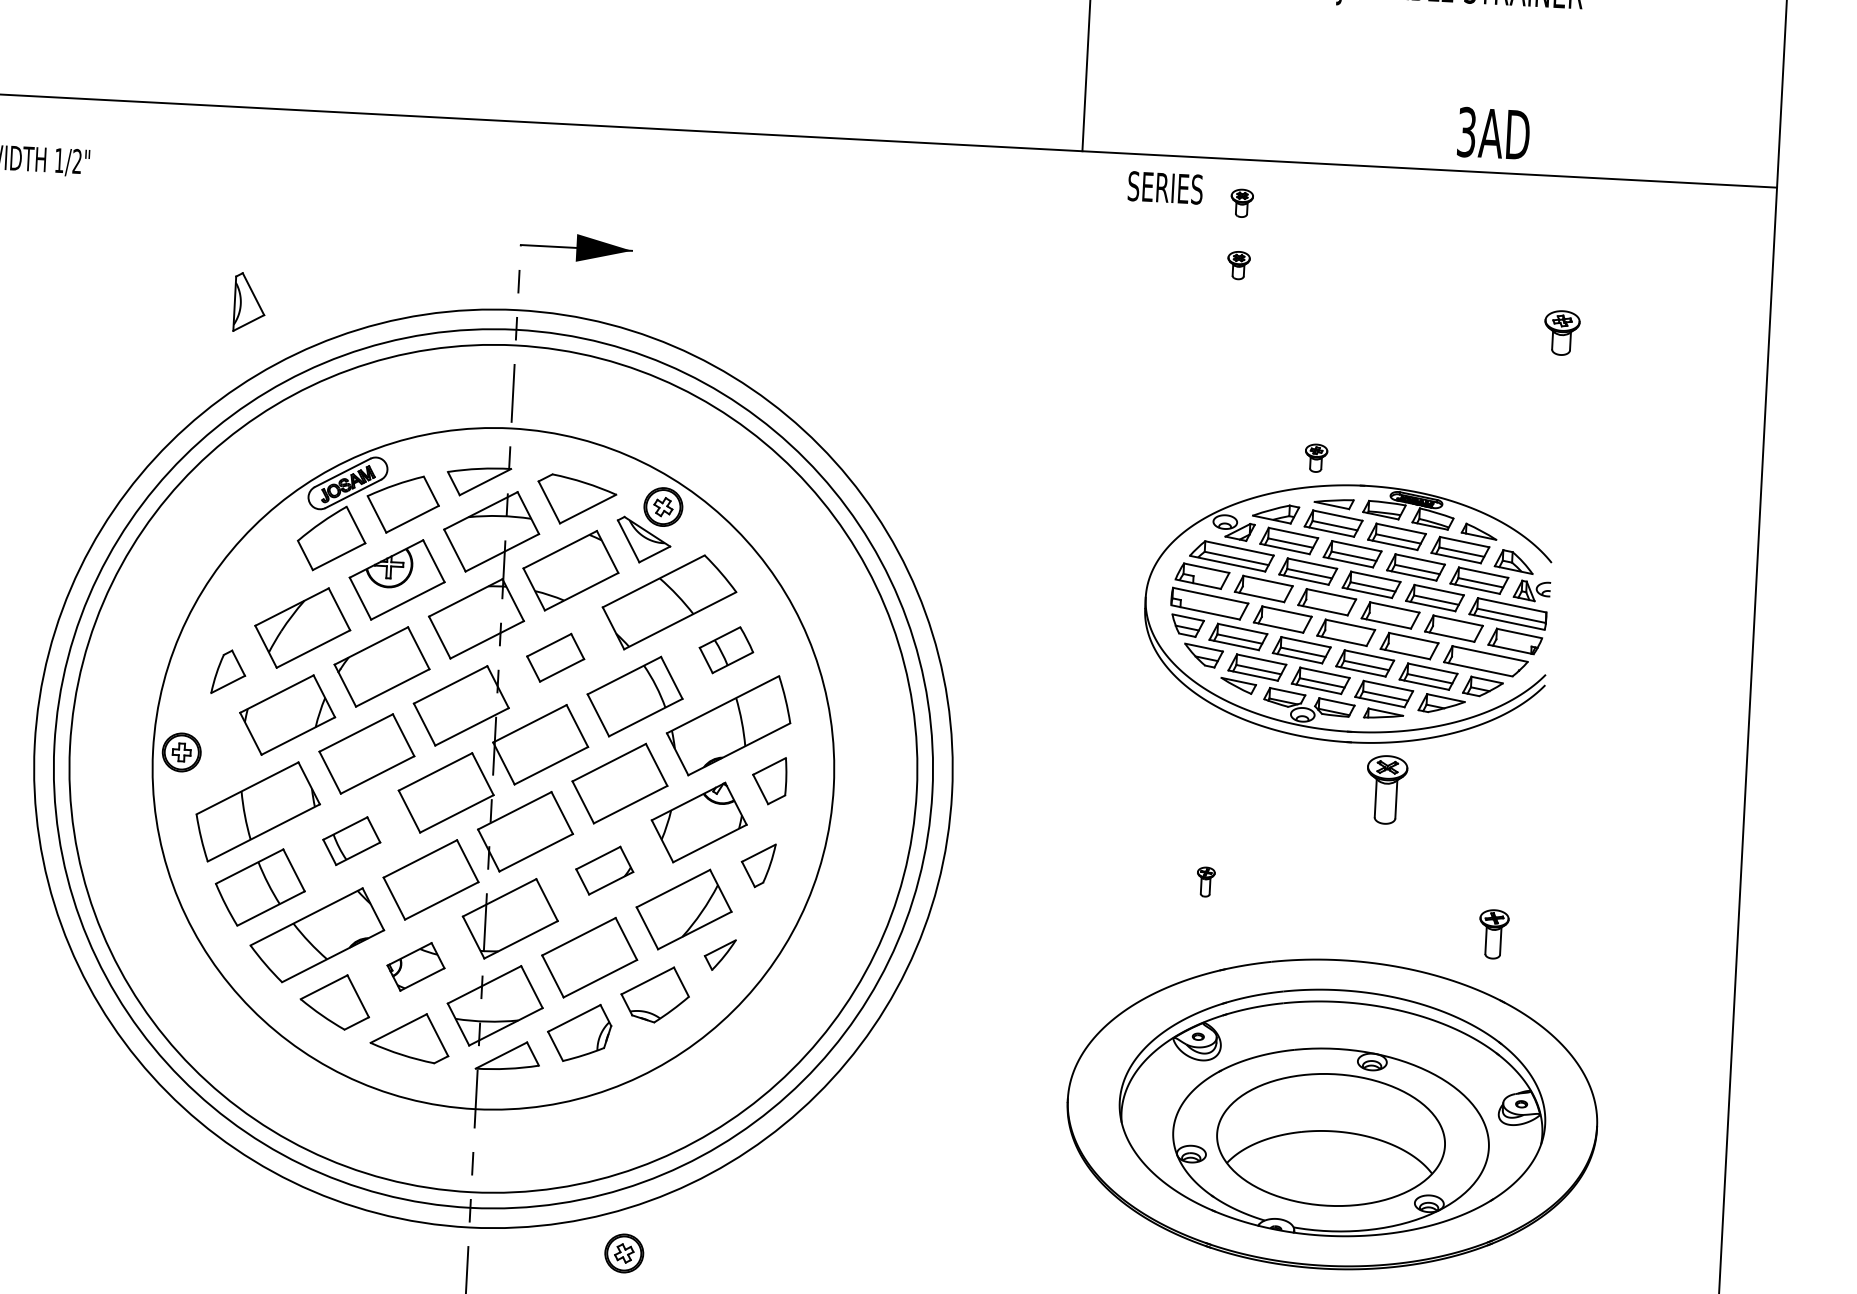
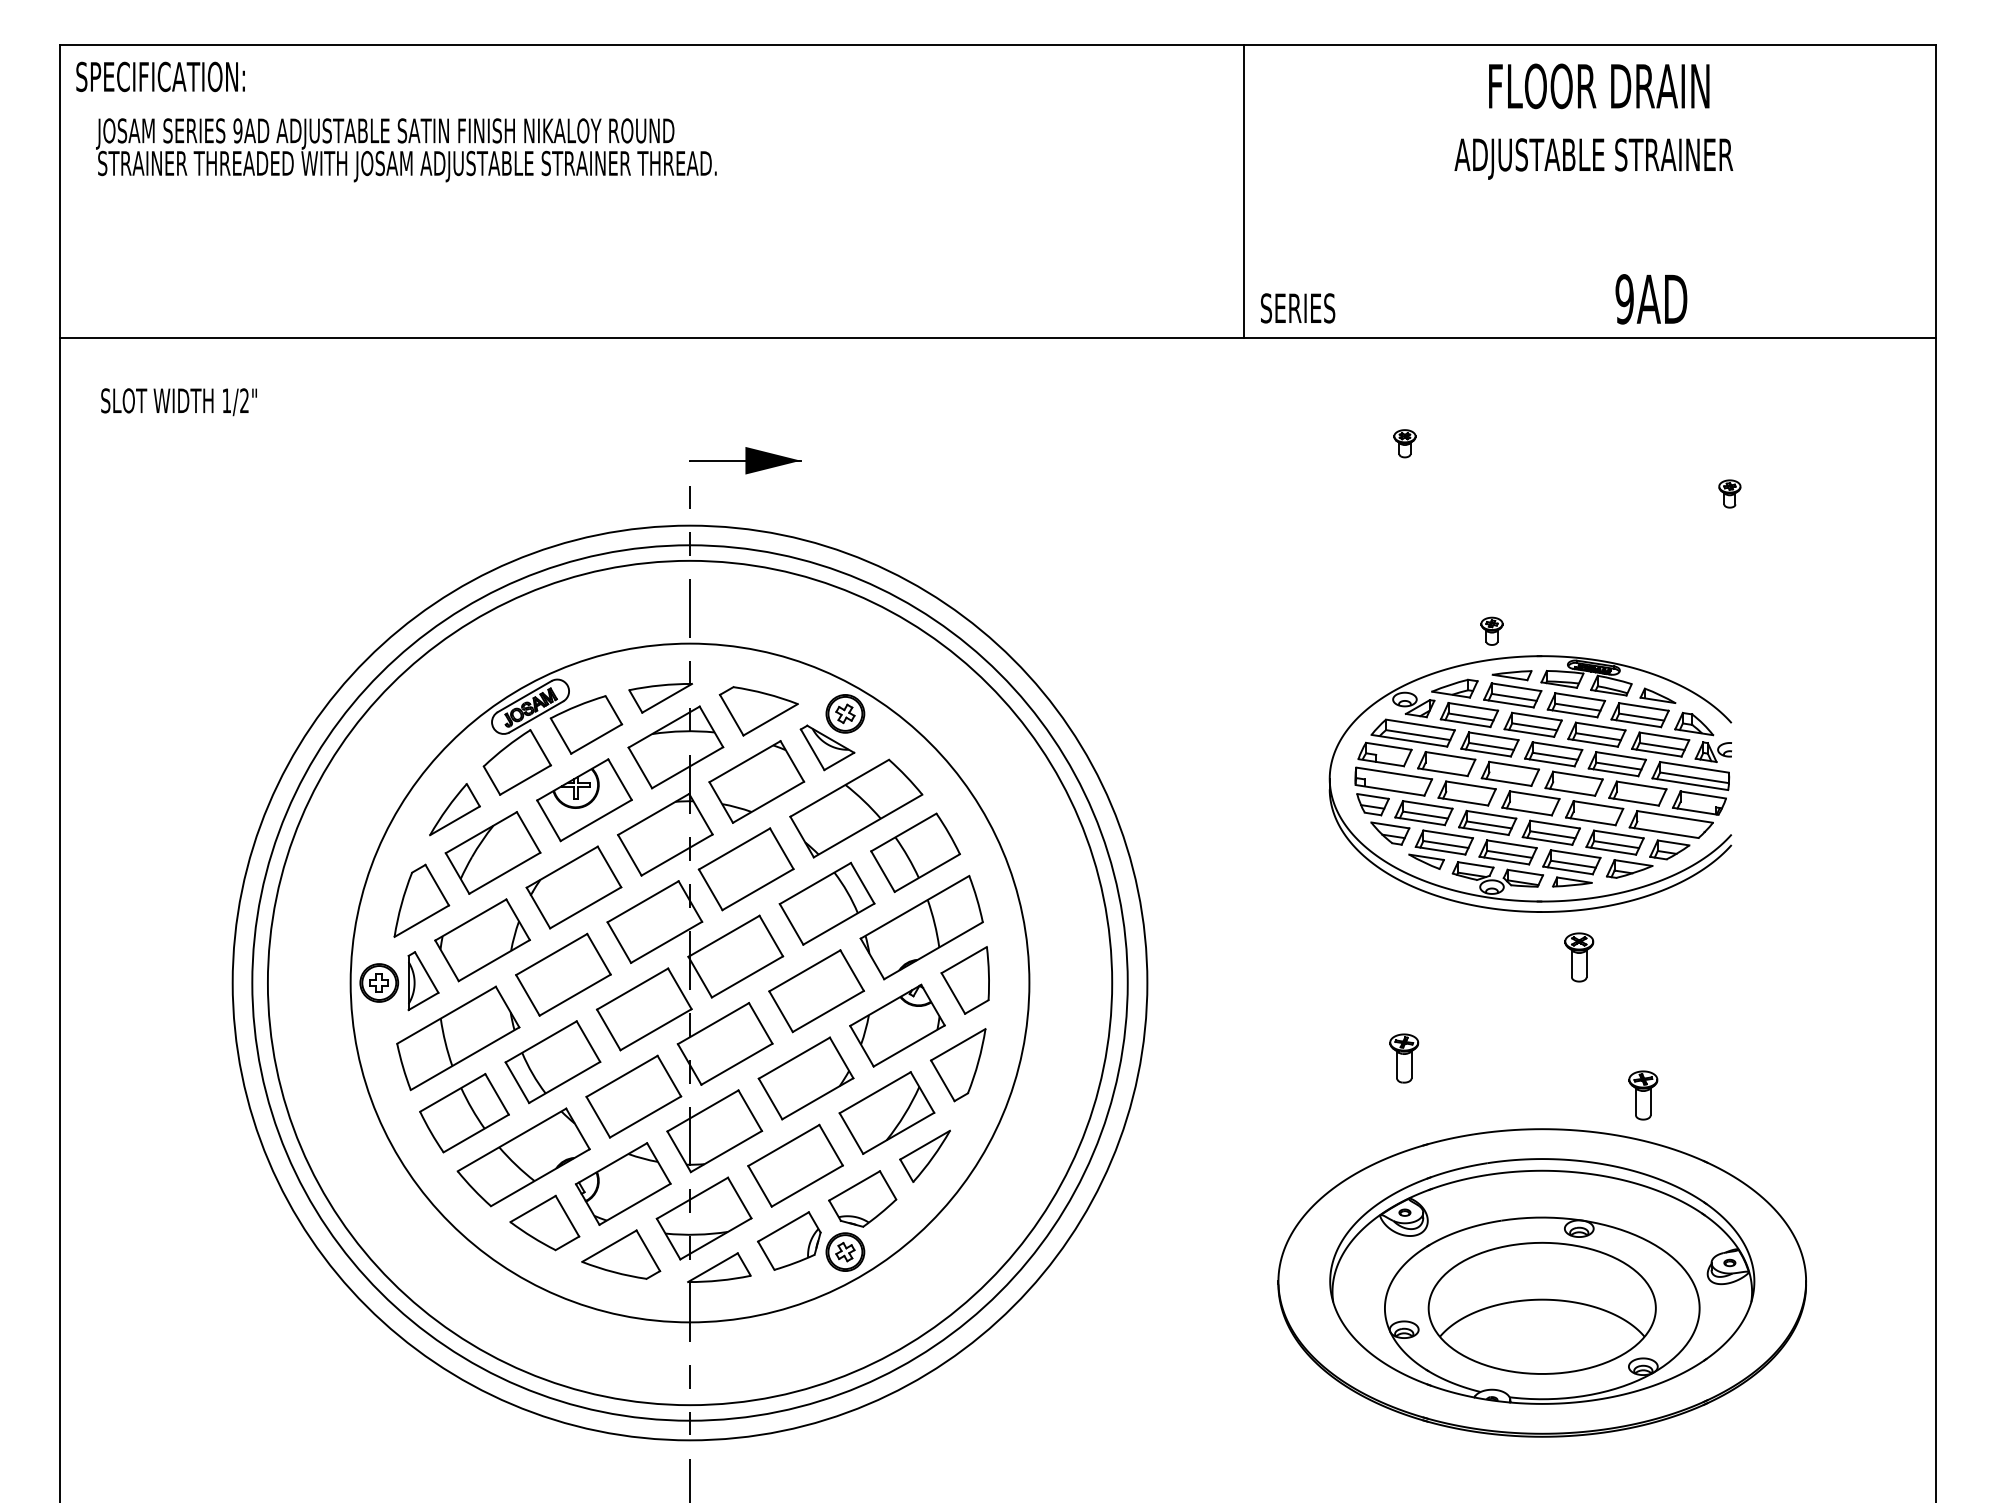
text: (1466, 132) -> (1624, 299), 3AD -> 9AD
text: (1165, 188) -> (1298, 308), moved
part: (1241, 203) -> (1404, 381), removed
part: (249, 302) -> (423, 981), moved
part: (1561, 332) -> (1729, 493), size x0.62
part: (266, 582) -> (454, 809), added
part: (726, 649) -> (915, 852), size x1.67
part: (555, 657) -> (745, 869), size x1.67
part: (228, 671) -> (421, 900), size x1.67
part: (768, 780) -> (964, 980), size x1.43
part: (1386, 790) -> (1579, 957), size x0.71
part: (351, 841) -> (552, 1062), size x1.67
part: (758, 865) -> (958, 1065), size x1.67
part: (604, 870) -> (805, 1078), size x1.67
part: (1206, 882) -> (1404, 1058), size x1.67
part: (1493, 934) -> (1643, 1095), moved
part: (719, 954) -> (924, 1155), size x1.67
part: (416, 966) -> (623, 1183), size x1.67
part: (624, 1252) -> (845, 1251), moved

